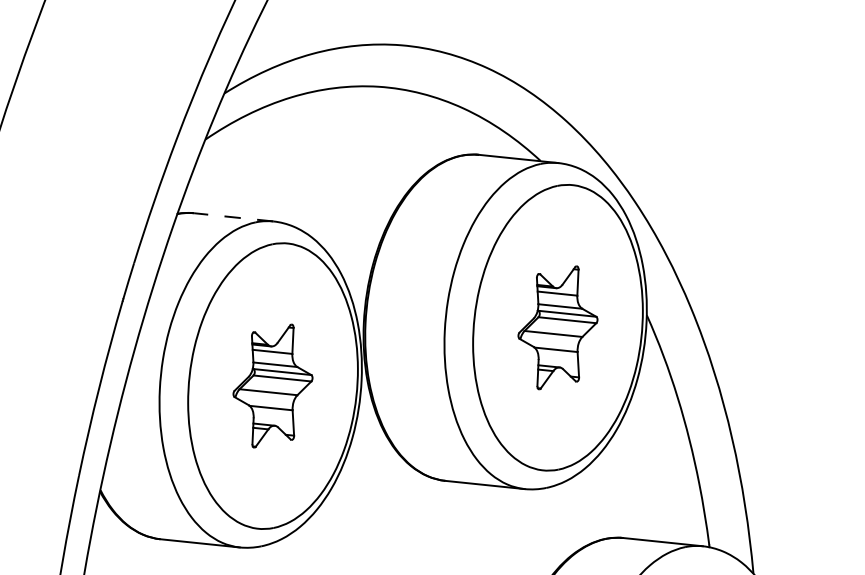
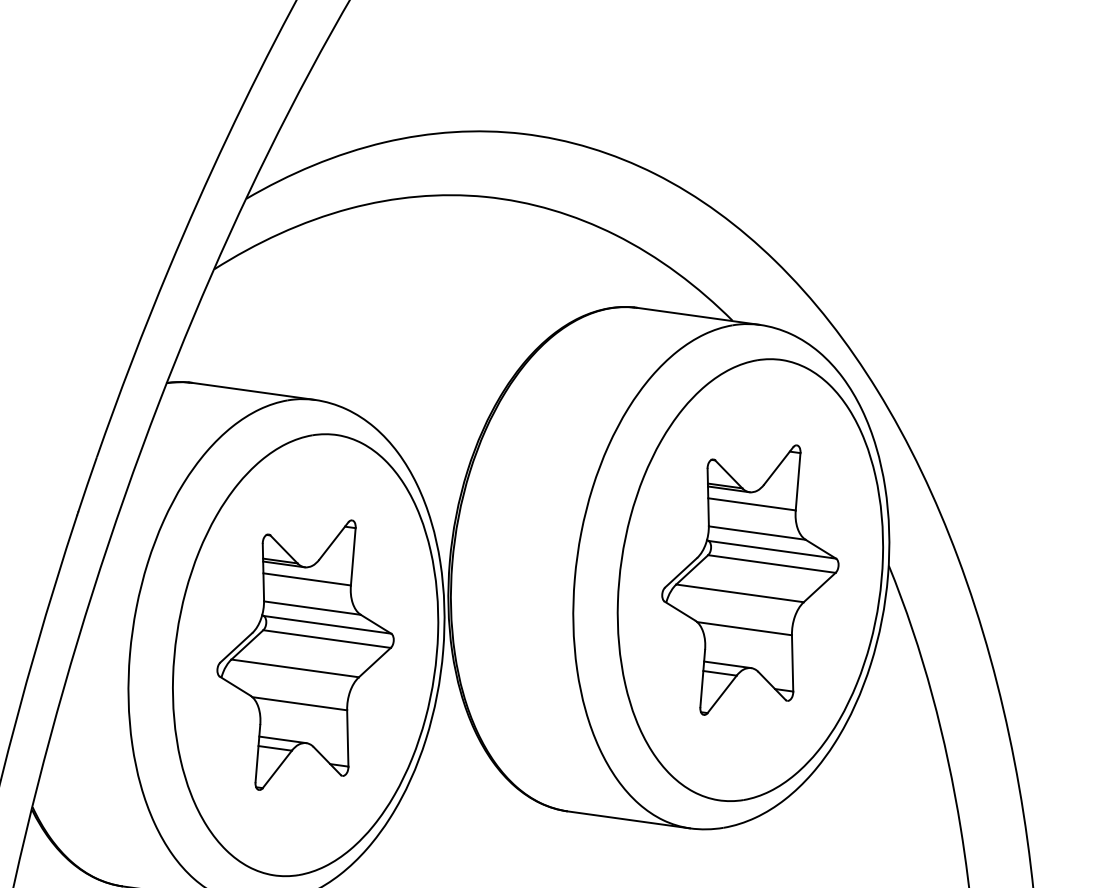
line: (233, 217) -> (253, 391), dashed -> solid
part: (557, 327) -> (749, 579), size x1.43
part: (272, 385) -> (304, 654), size x1.43

